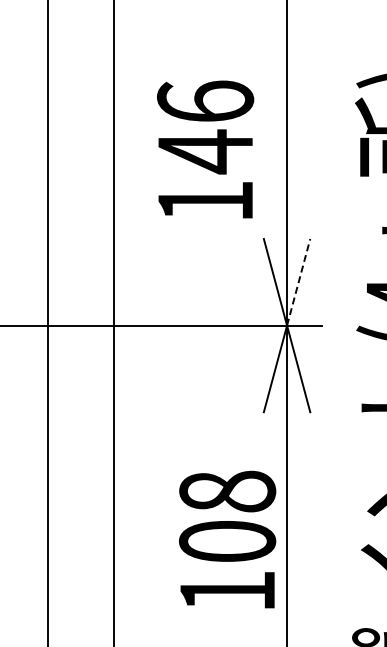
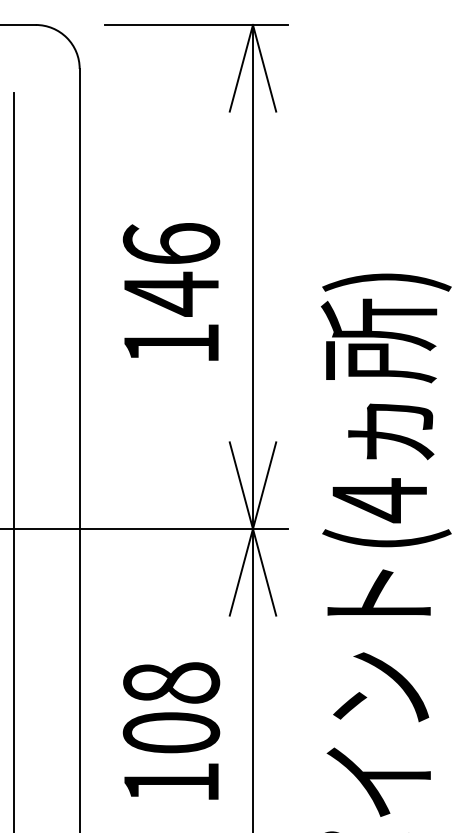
text: (205, 149) -> (171, 291), moved
line: (298, 282) -> (264, 485), dashed -> solid
text: (227, 539) -> (171, 730), moved

